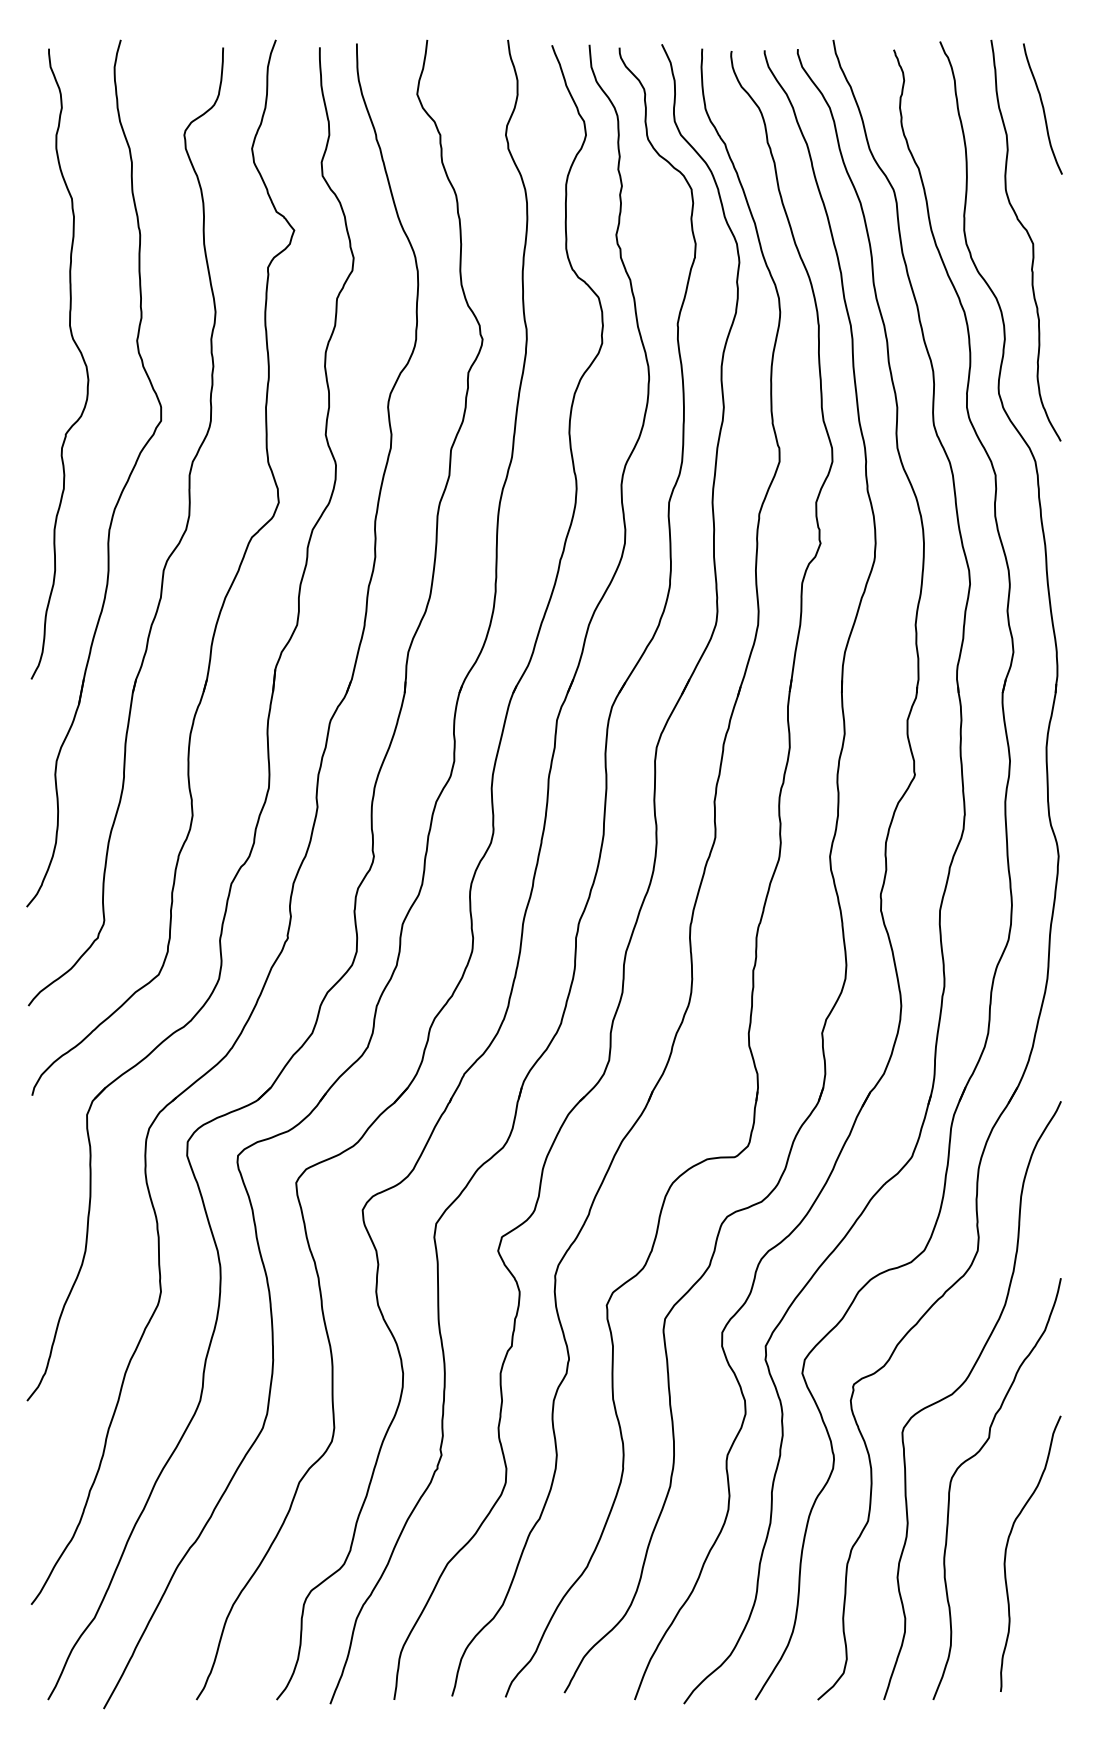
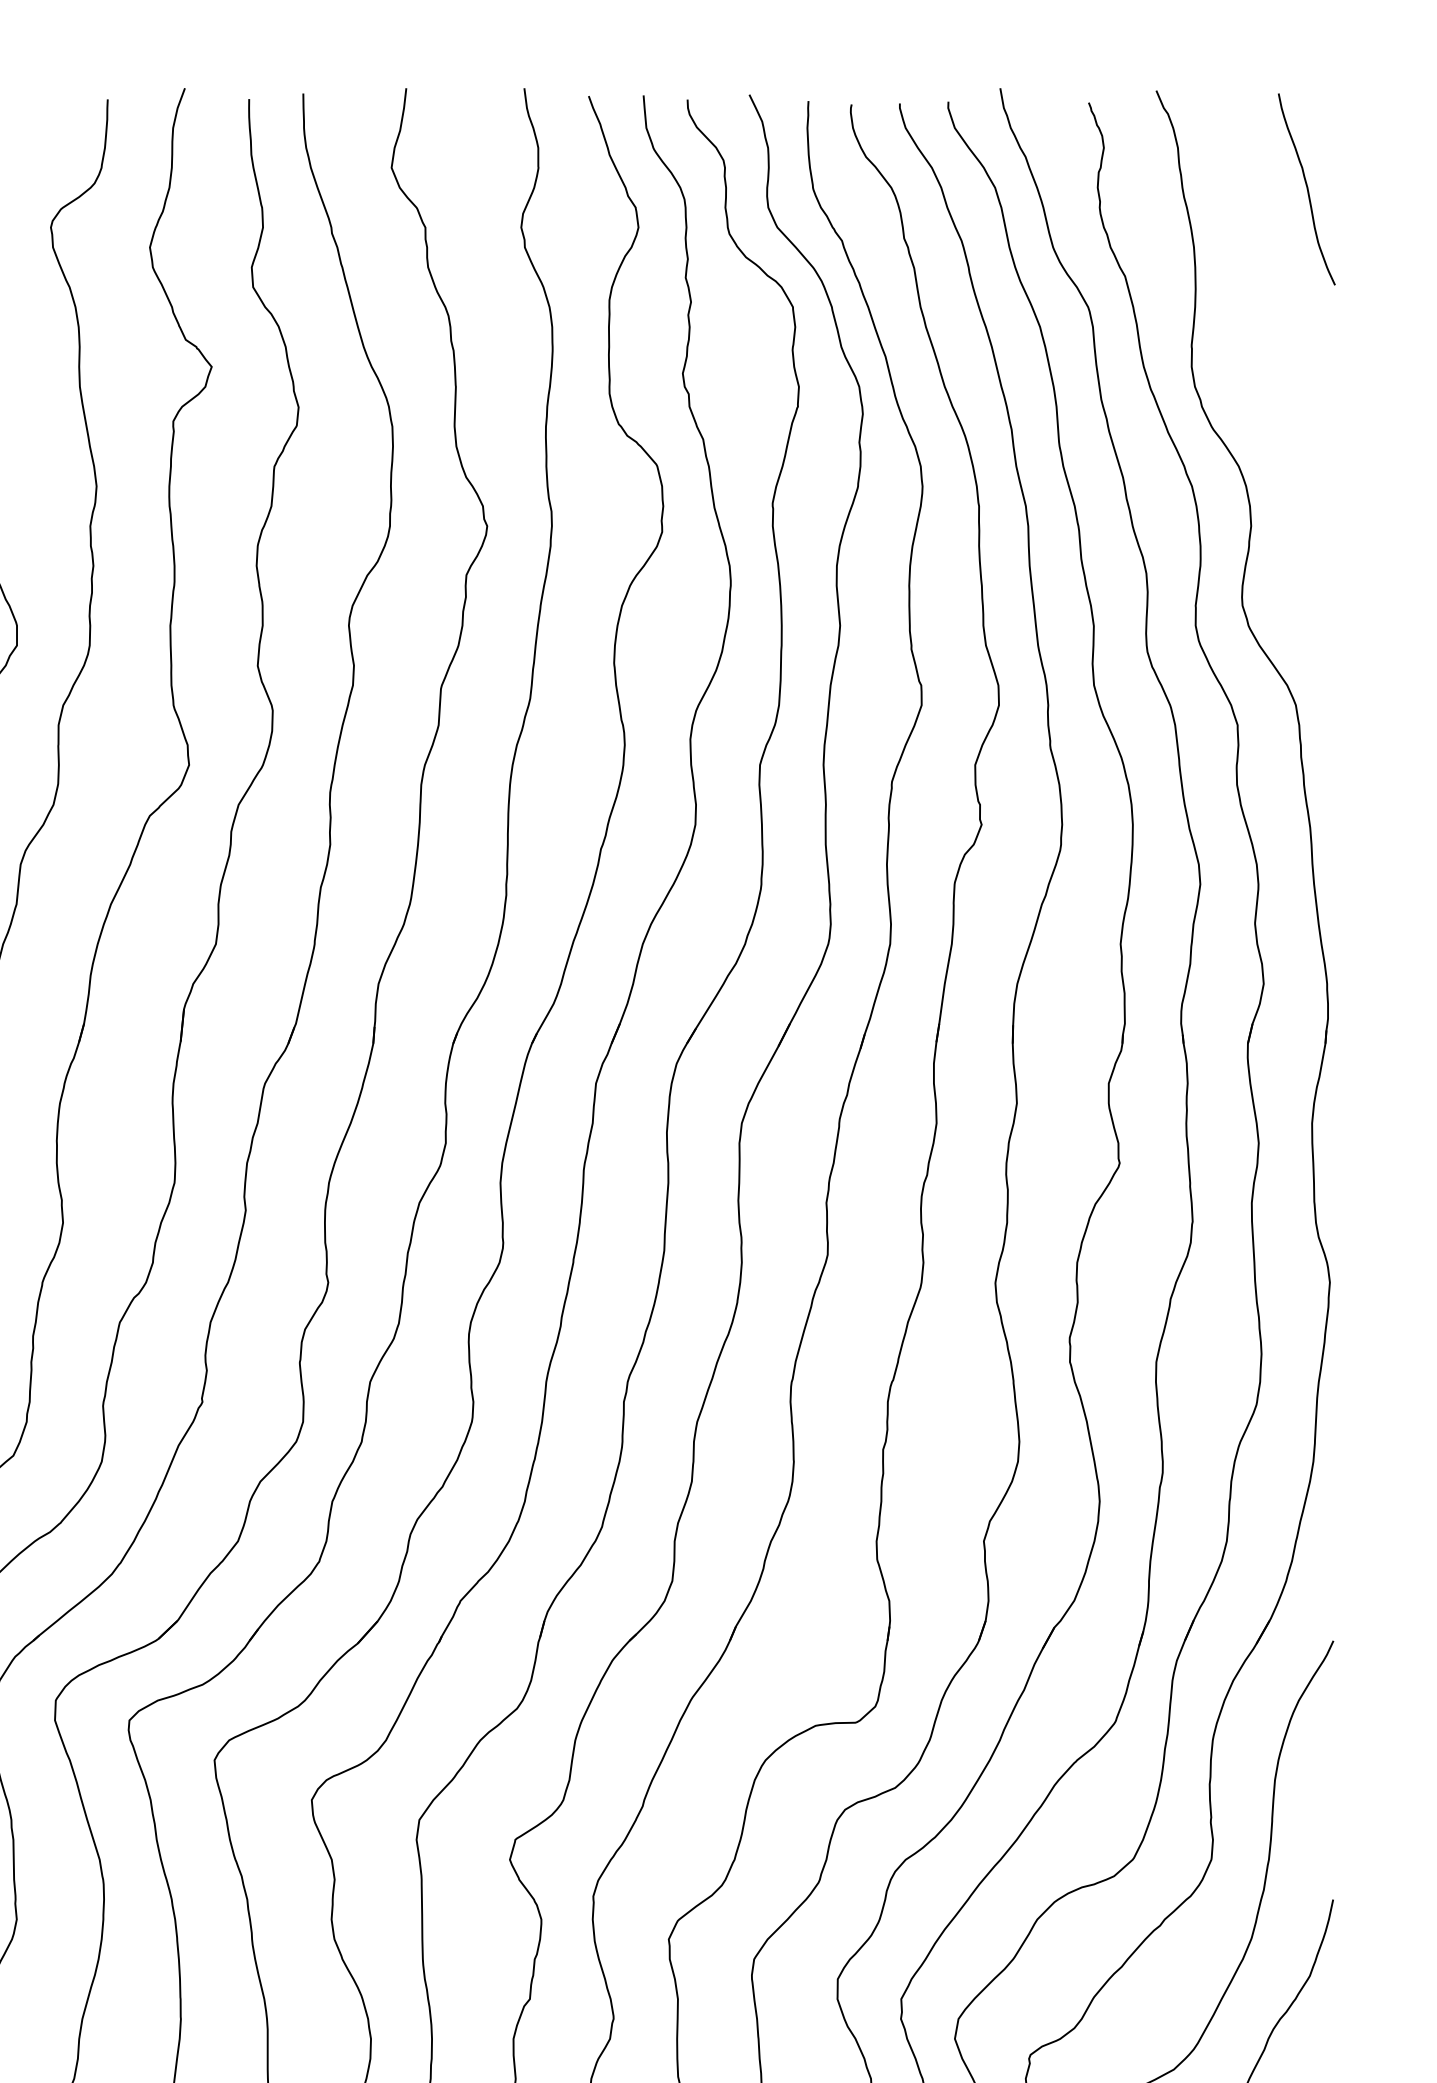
curve: (1029, 238) -> (1287, 378), removed

